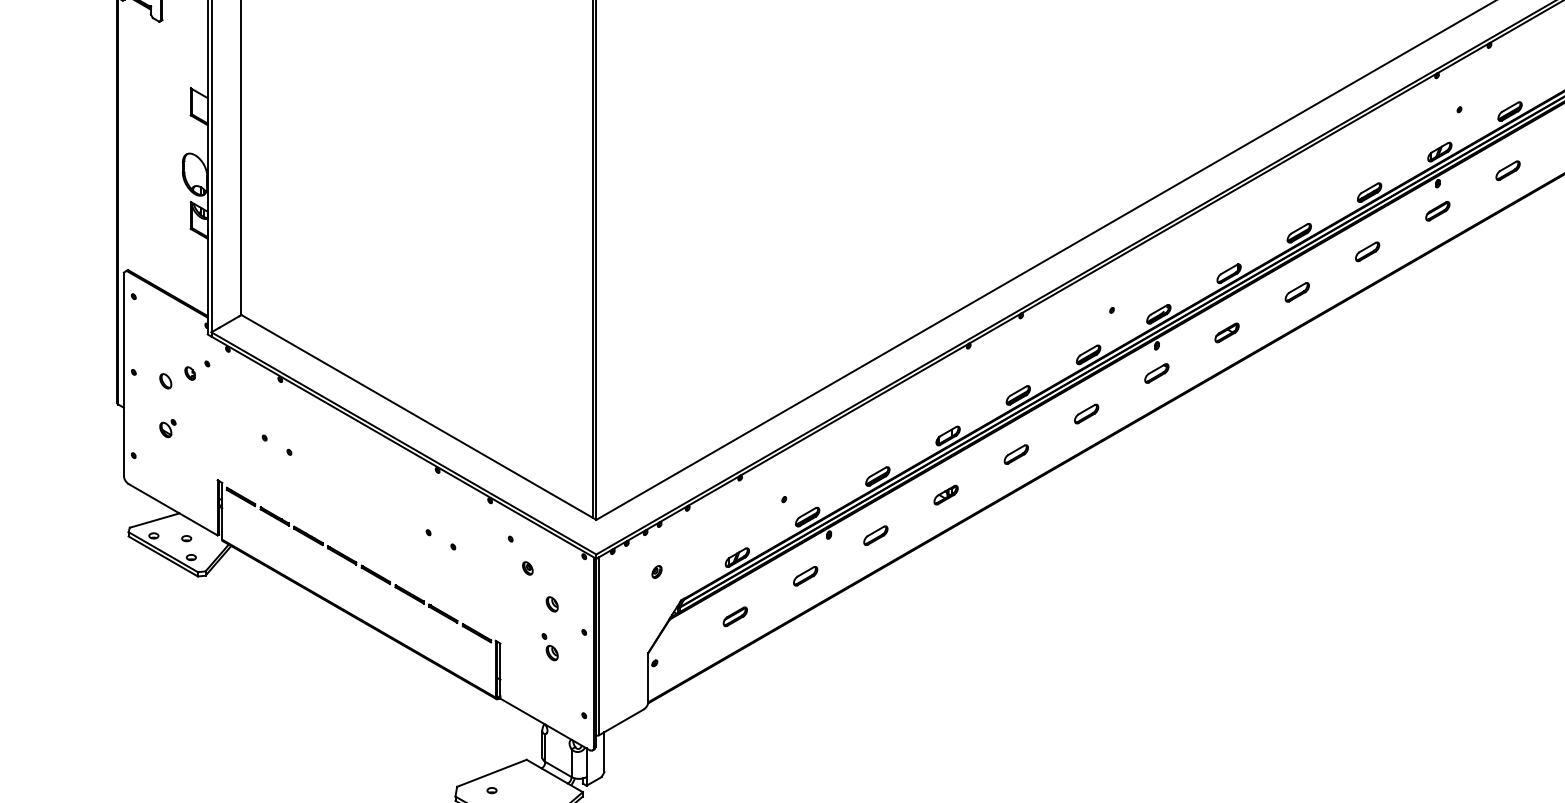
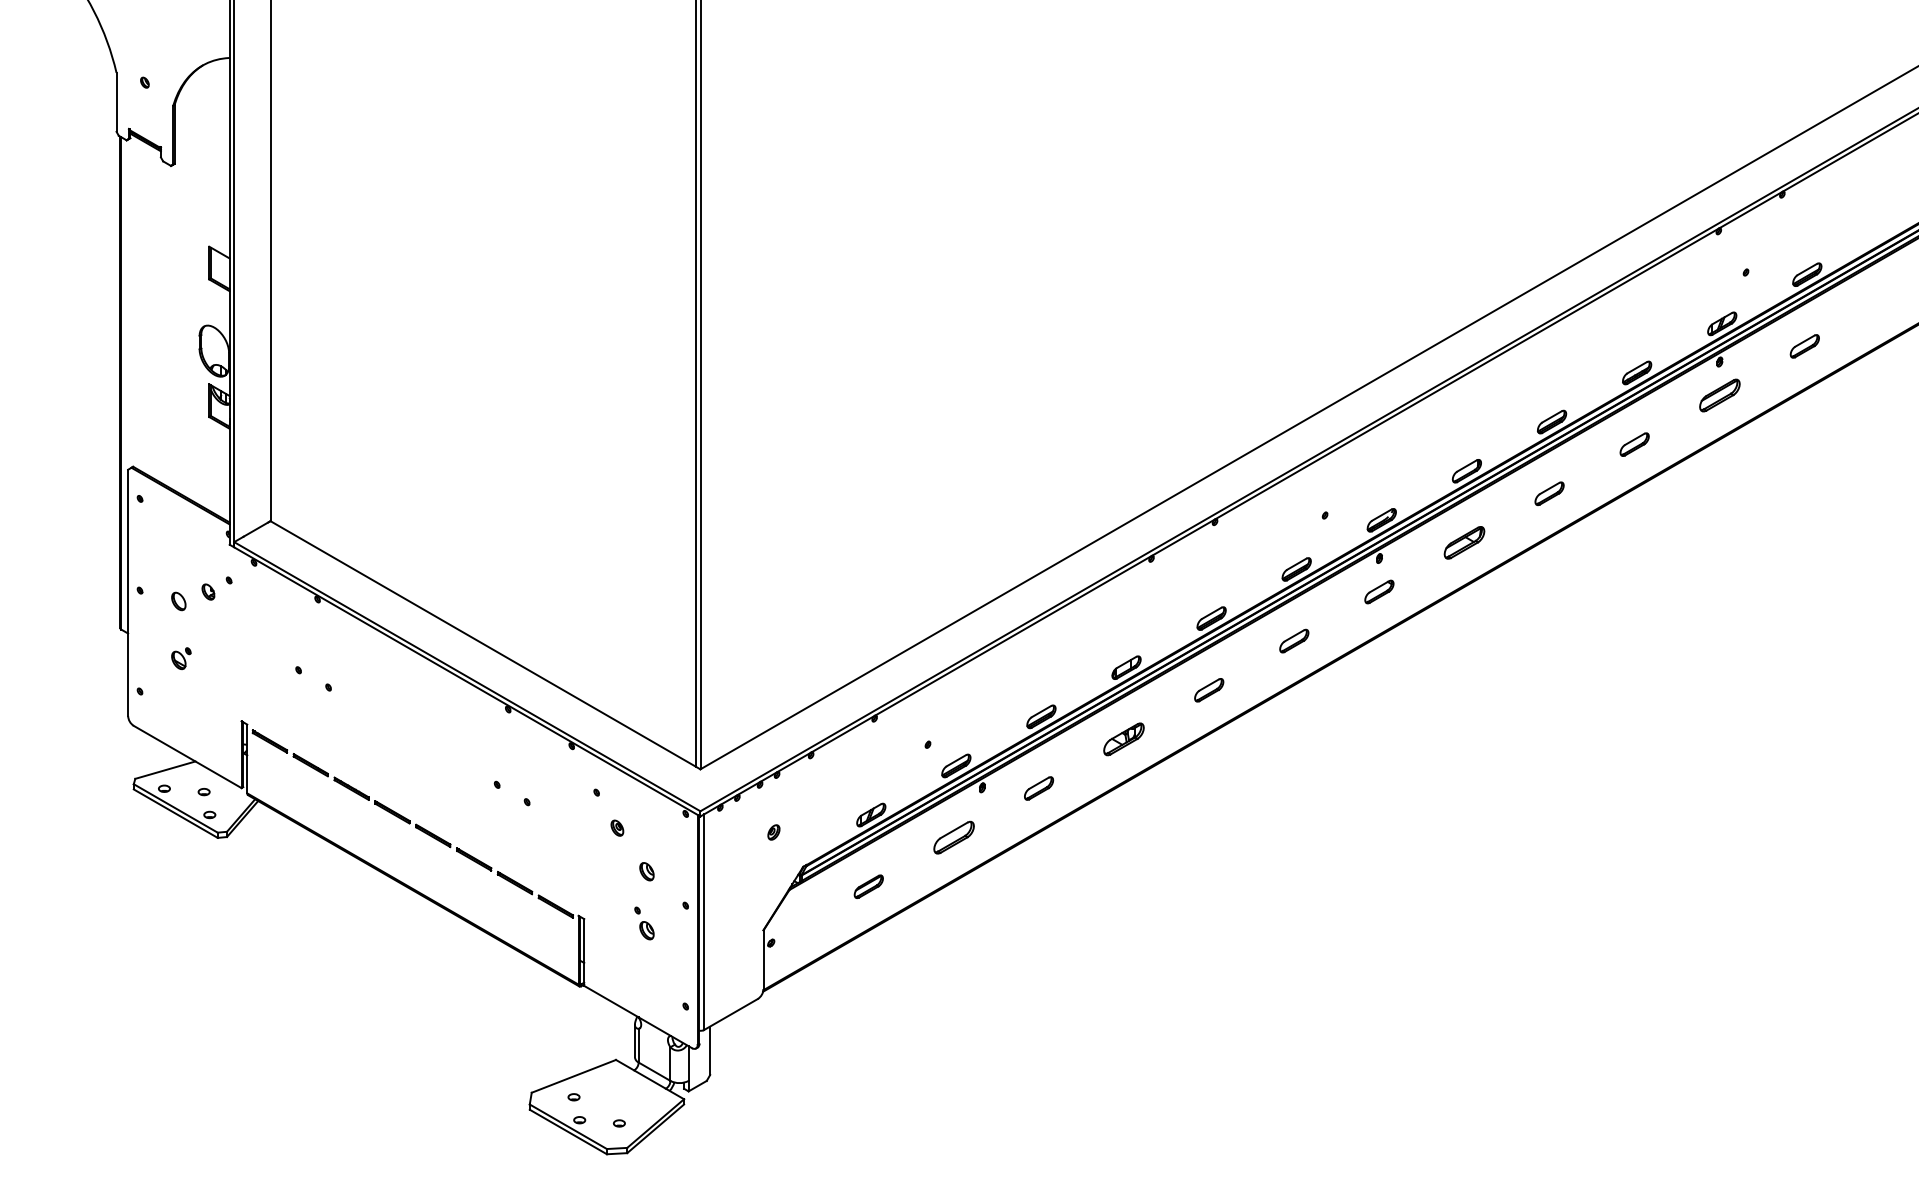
part: (1437, 211) -> (1719, 395), size x1.4
part: (1227, 332) -> (1464, 542), size x1.4
part: (946, 495) -> (1124, 739), size x1.4
part: (805, 576) -> (953, 837), size x1.4

